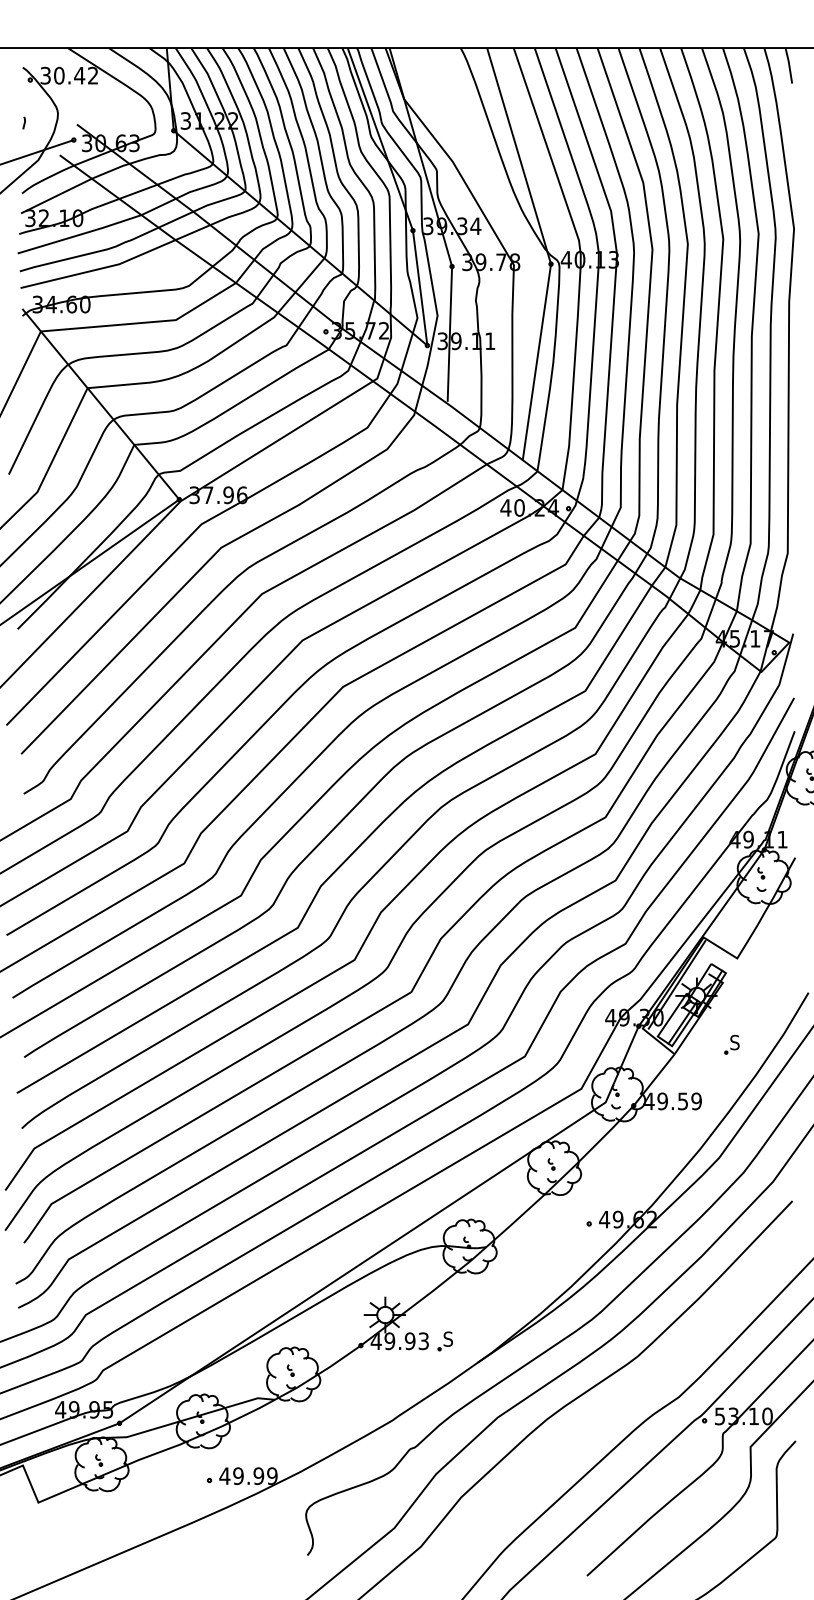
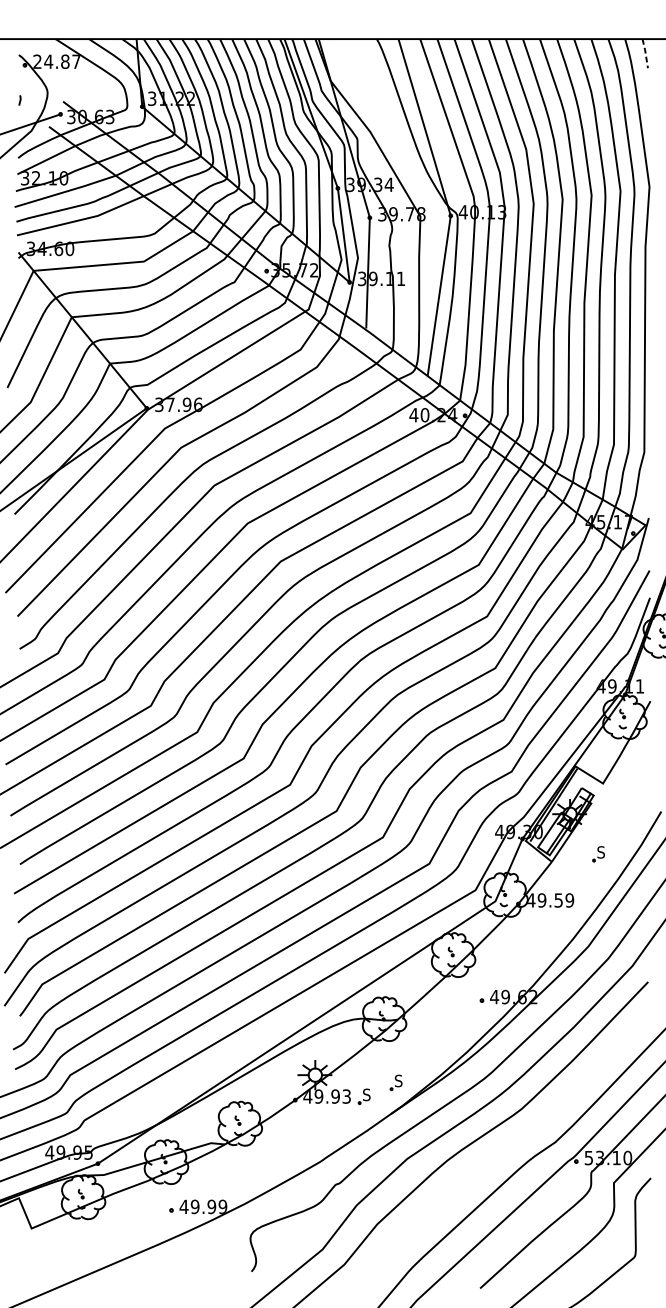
line: (789, 65) -> (645, 53), solid -> dashed
text: (68, 75) -> (56, 61), 30.42 -> 24.87
part: (483, 1324) -> (395, 1082), added

